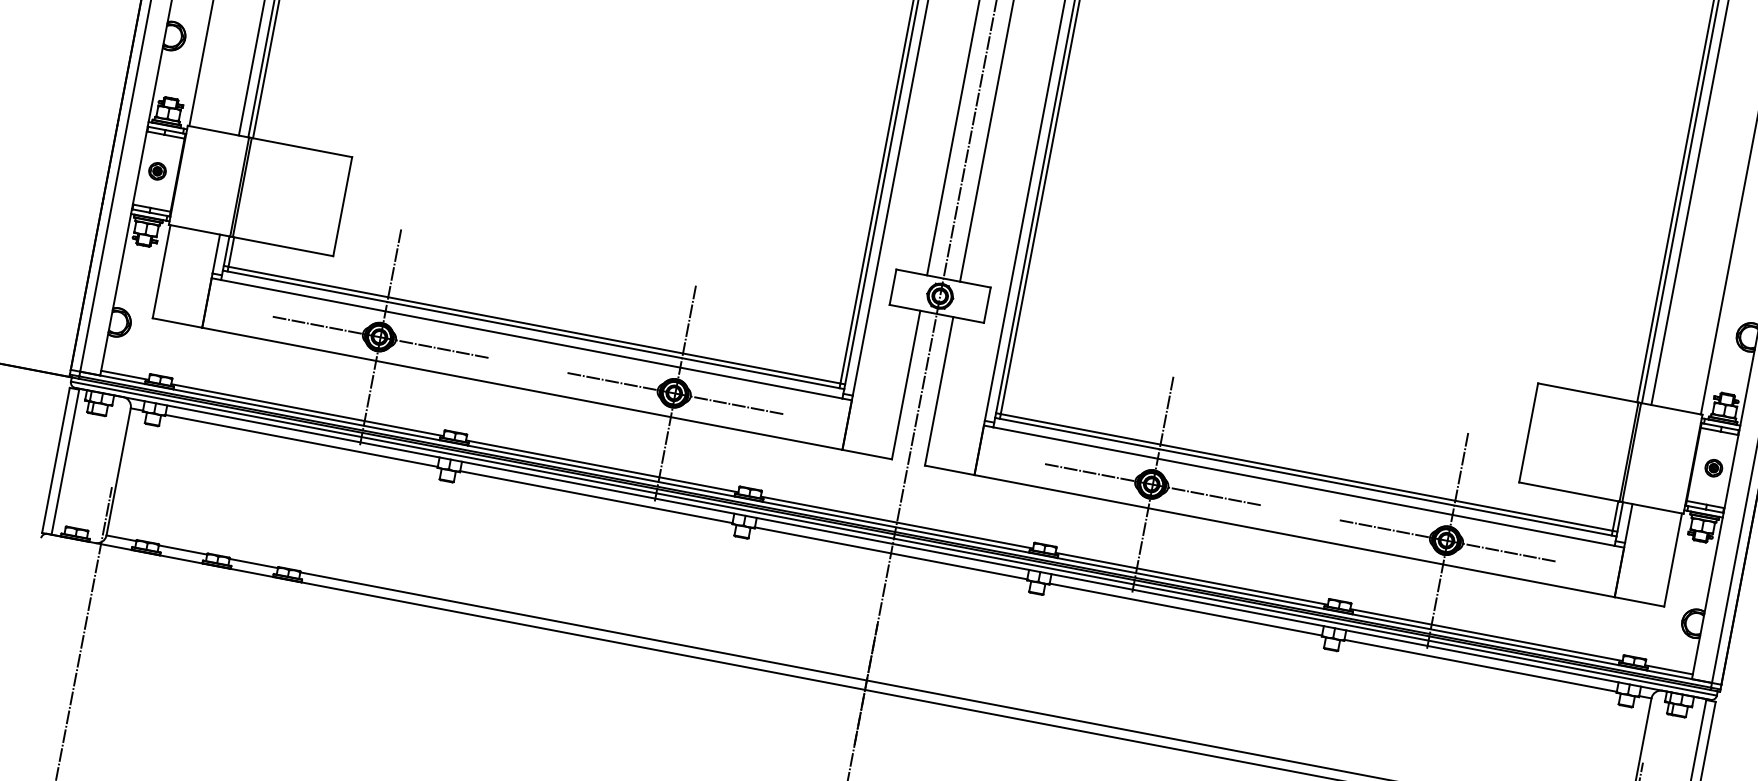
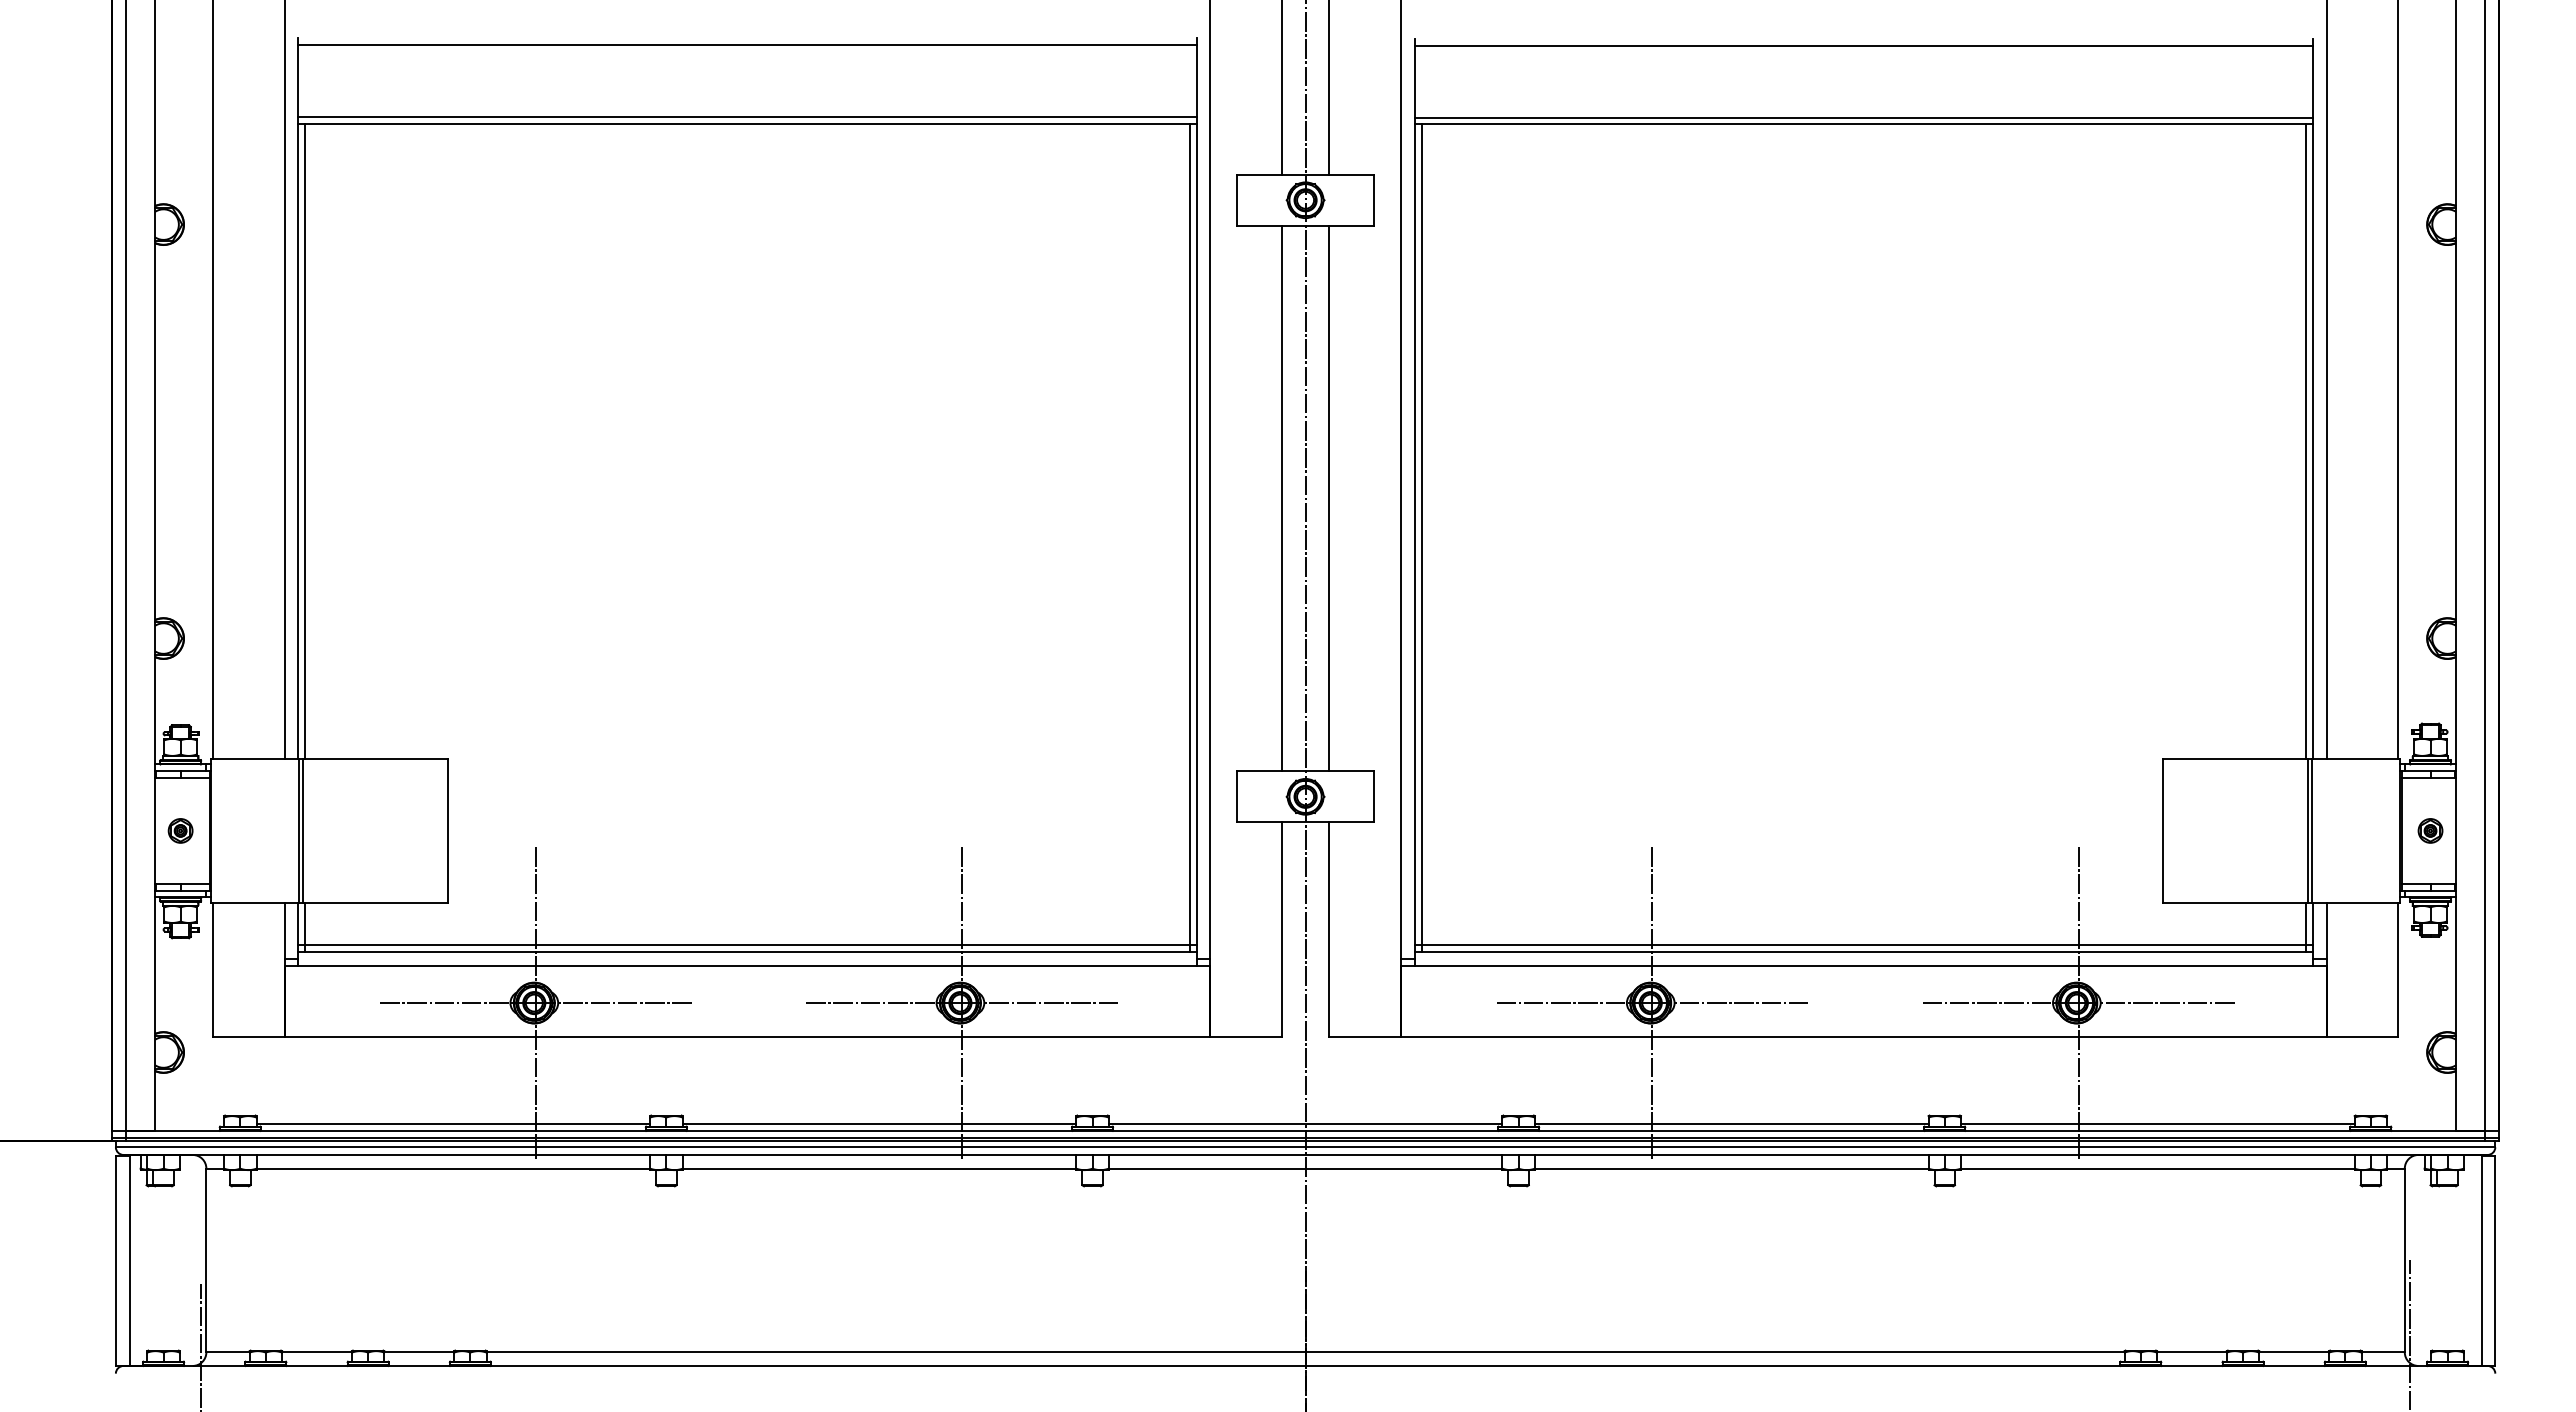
line: (124, 375) -> (189, 1124), removed
line: (1668, 670) -> (2421, 1124), removed

